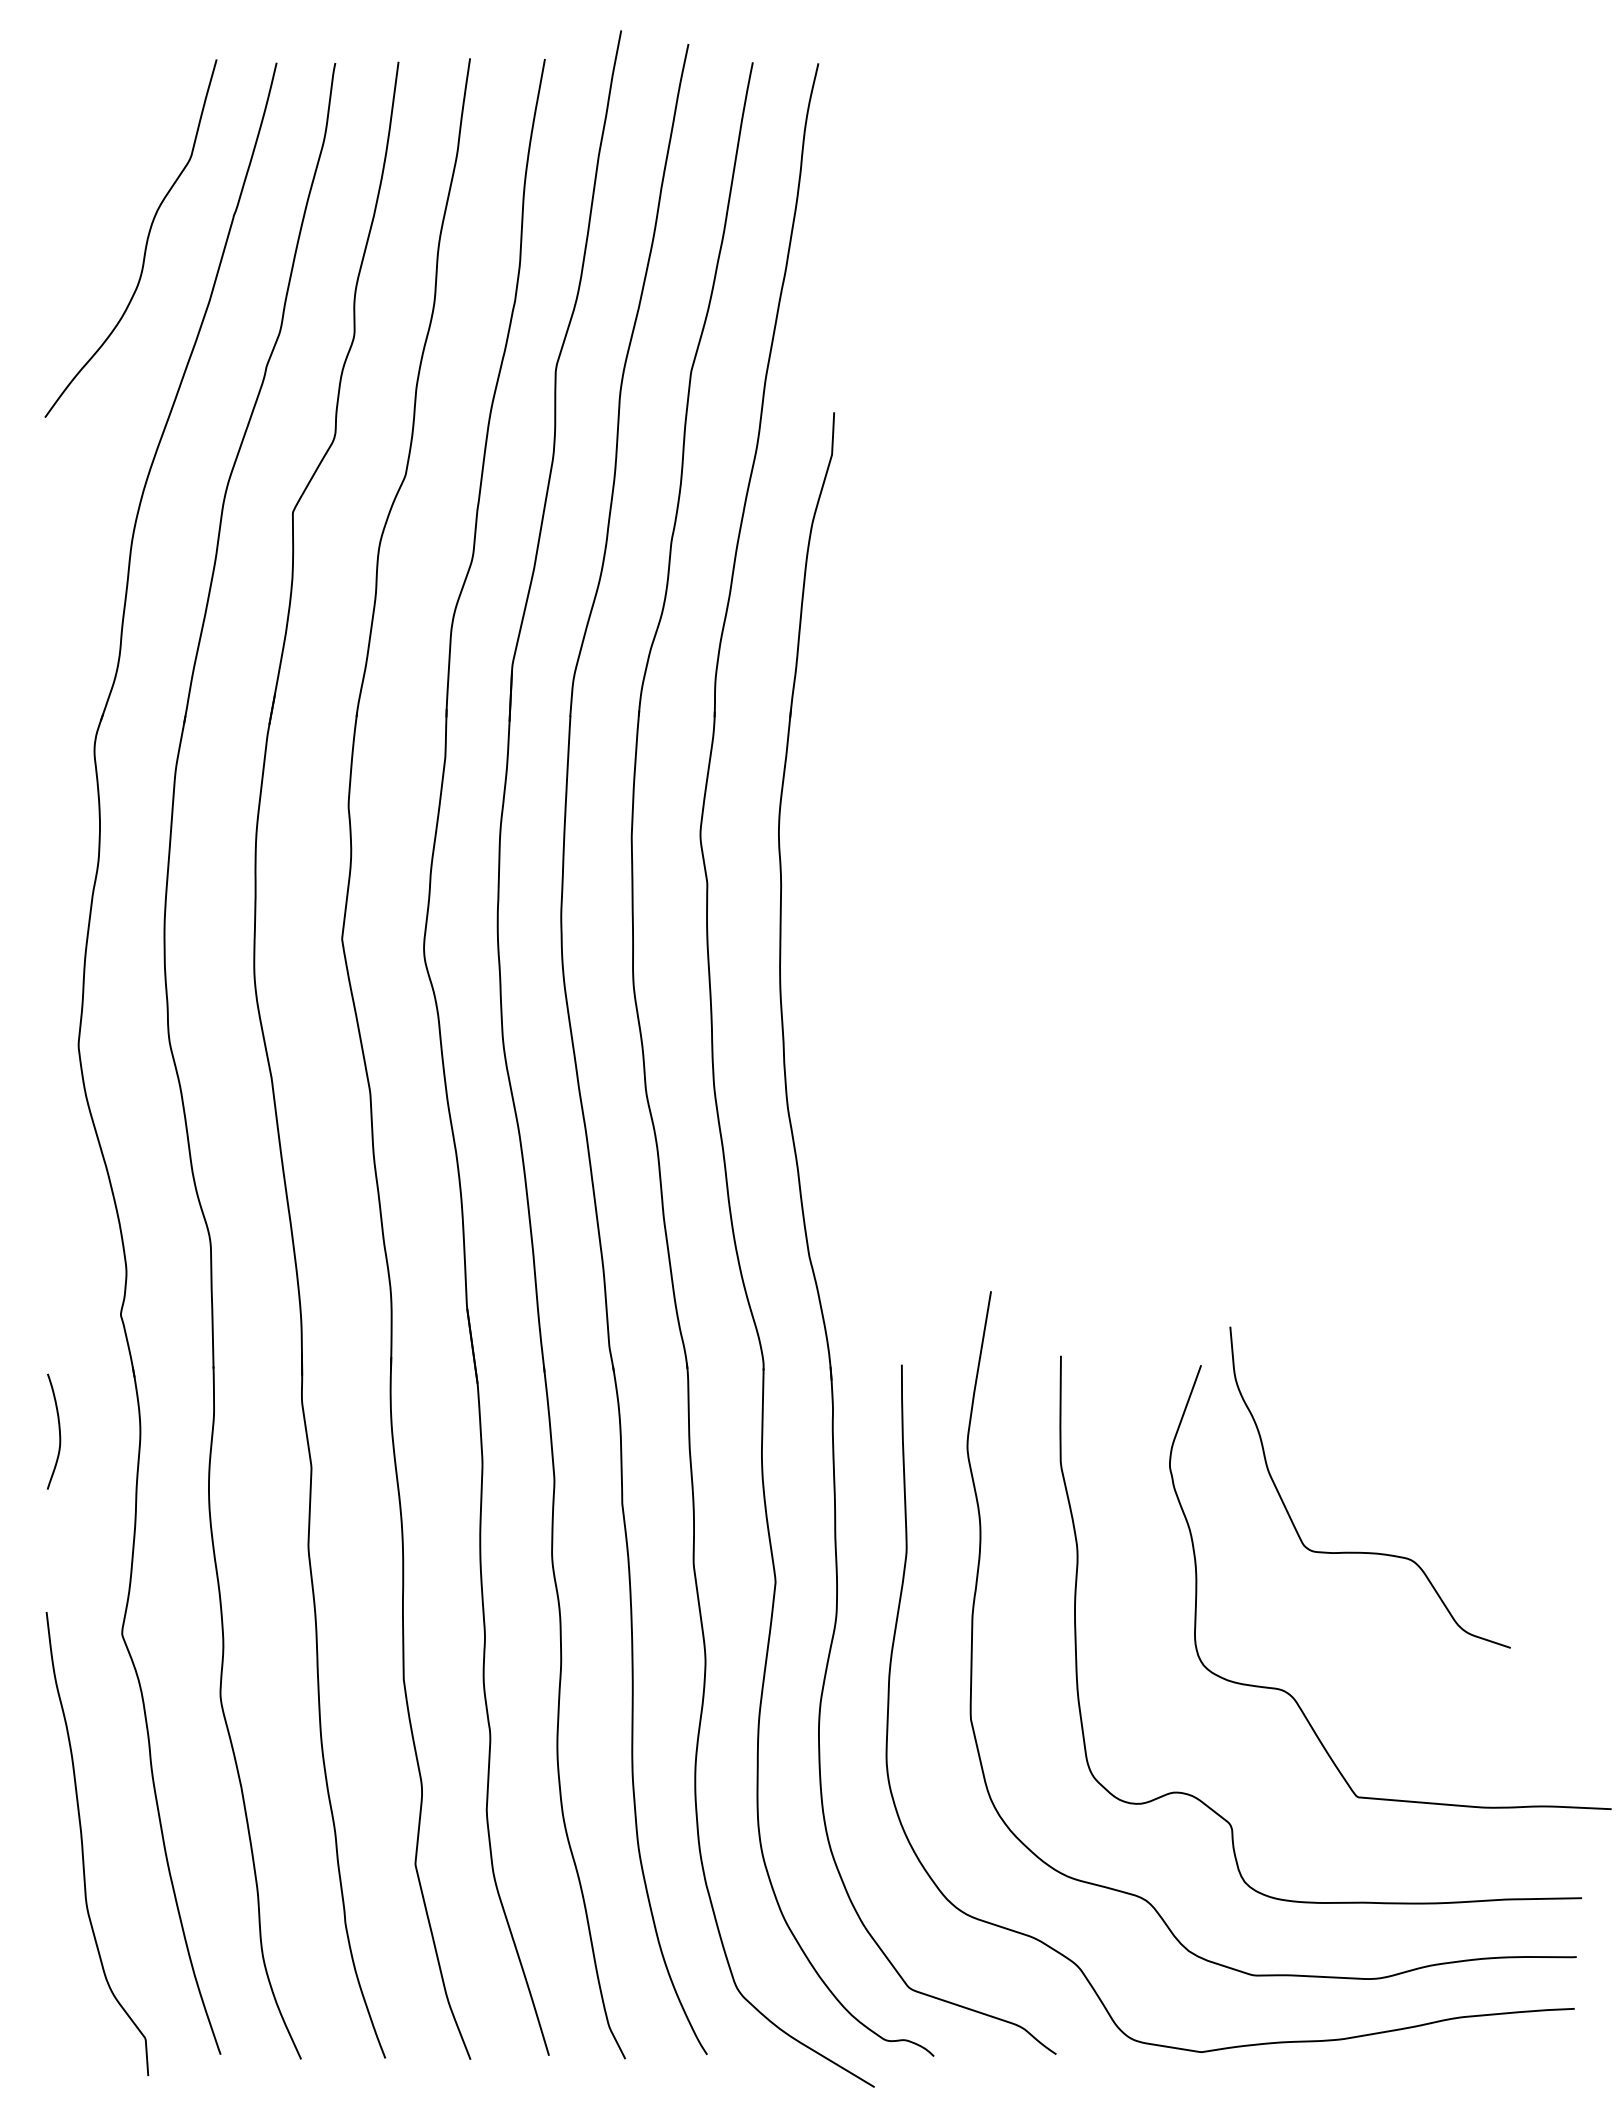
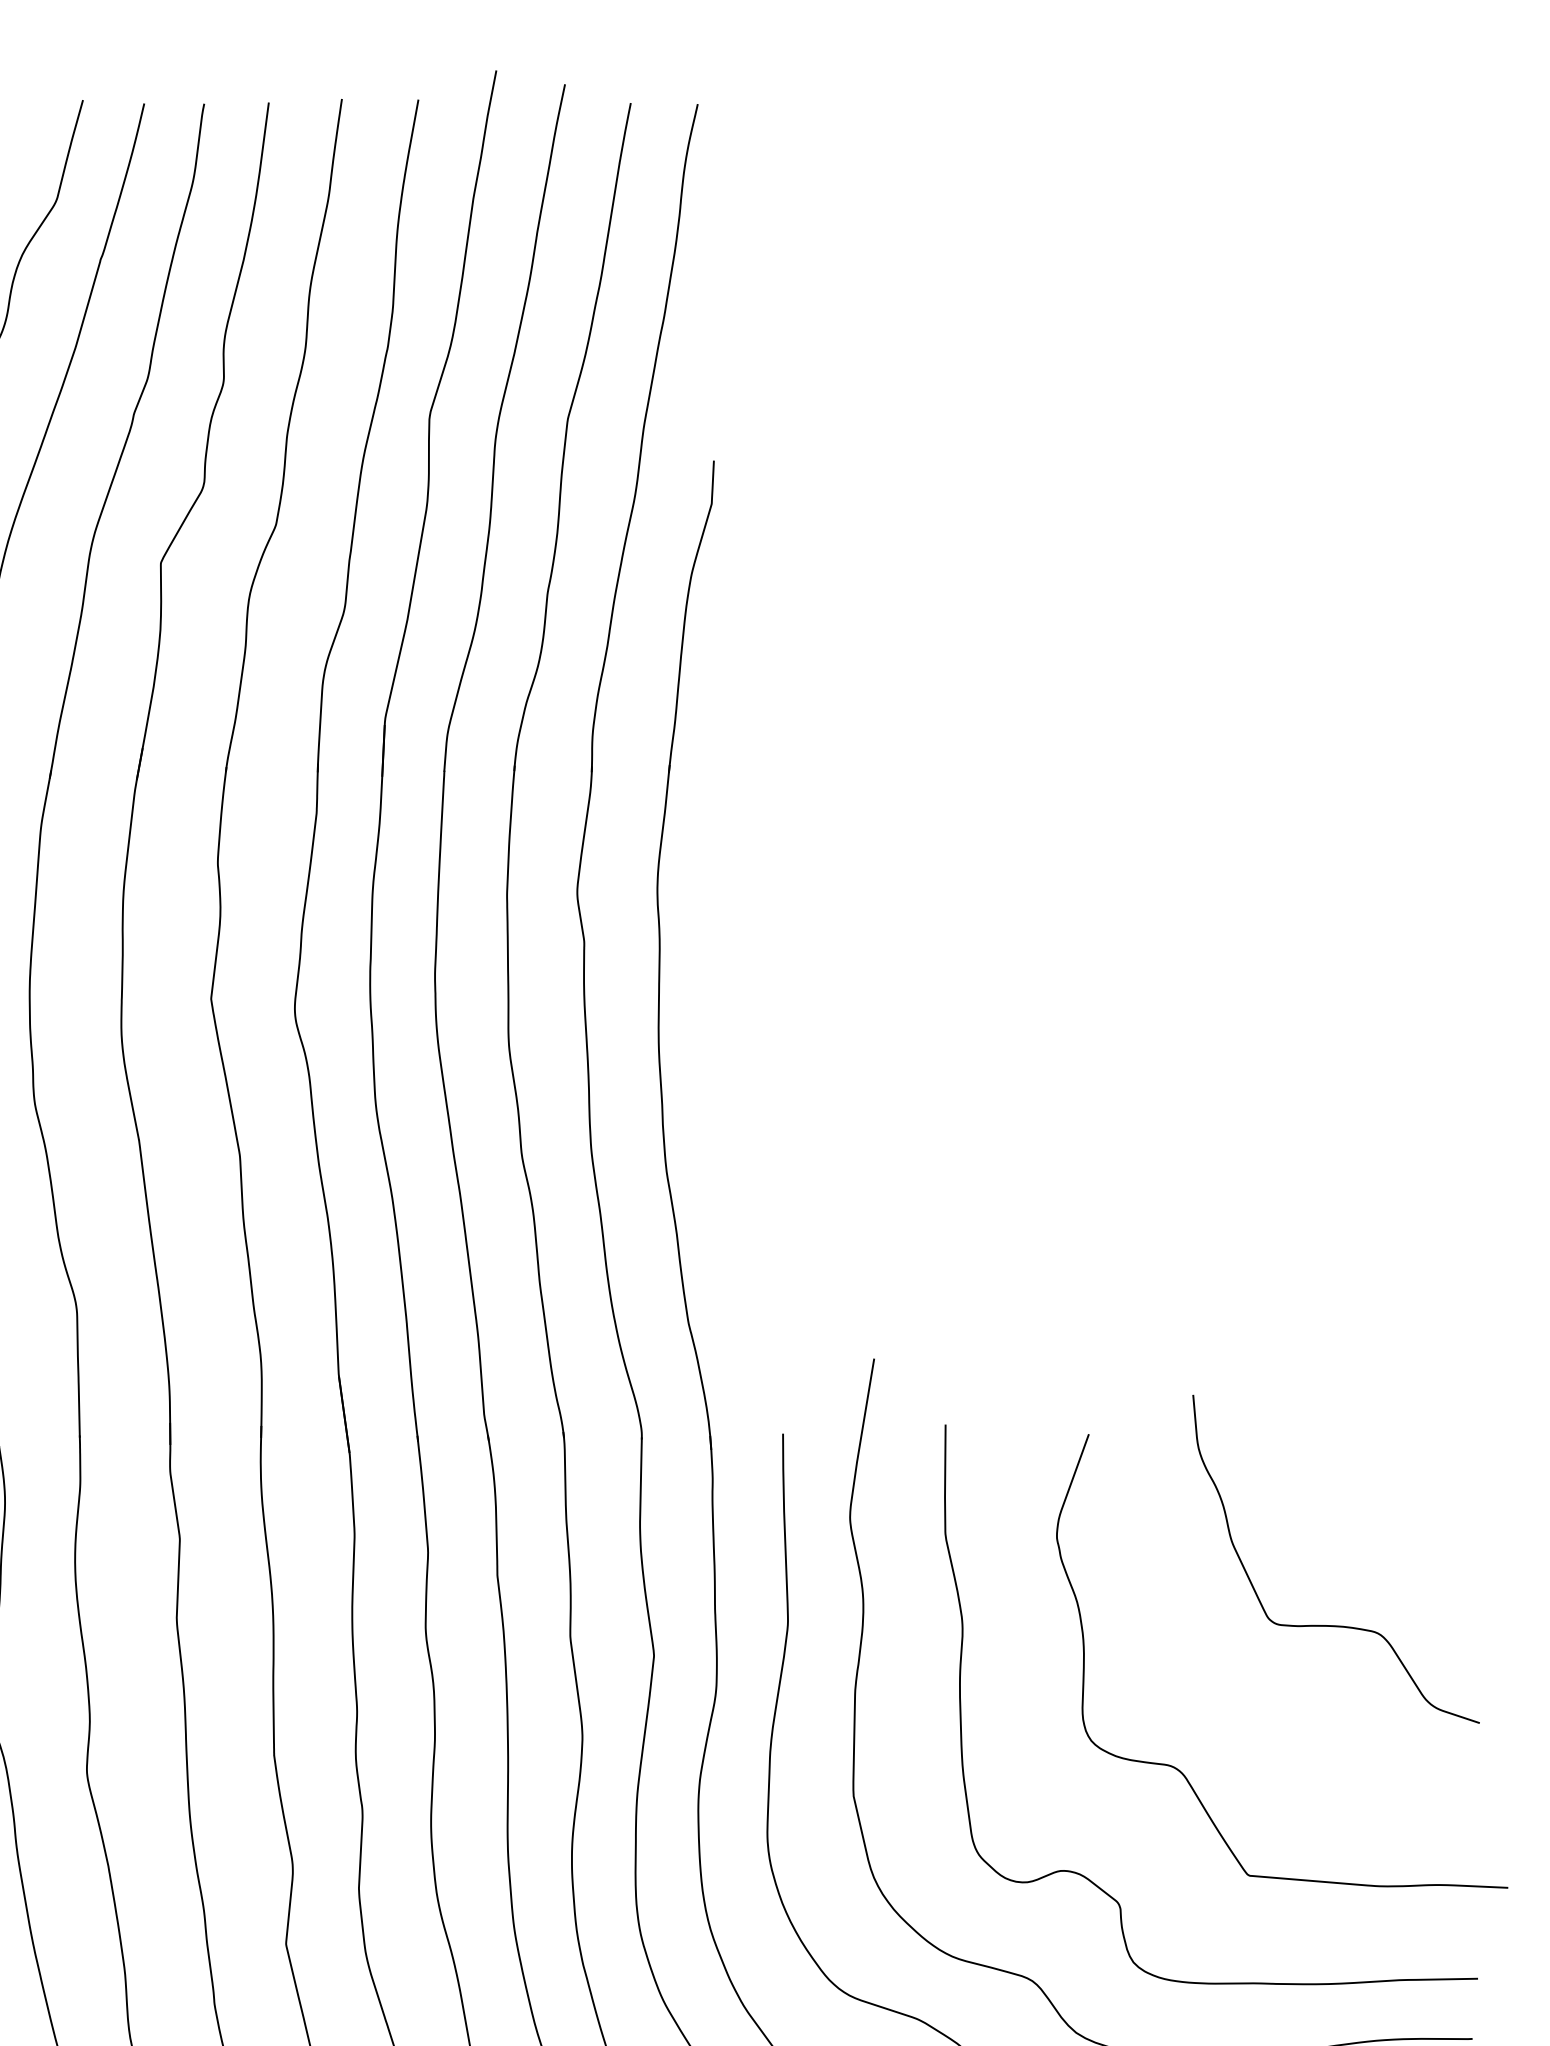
curve: (1360, 1551) -> (1326, 1624), moved

